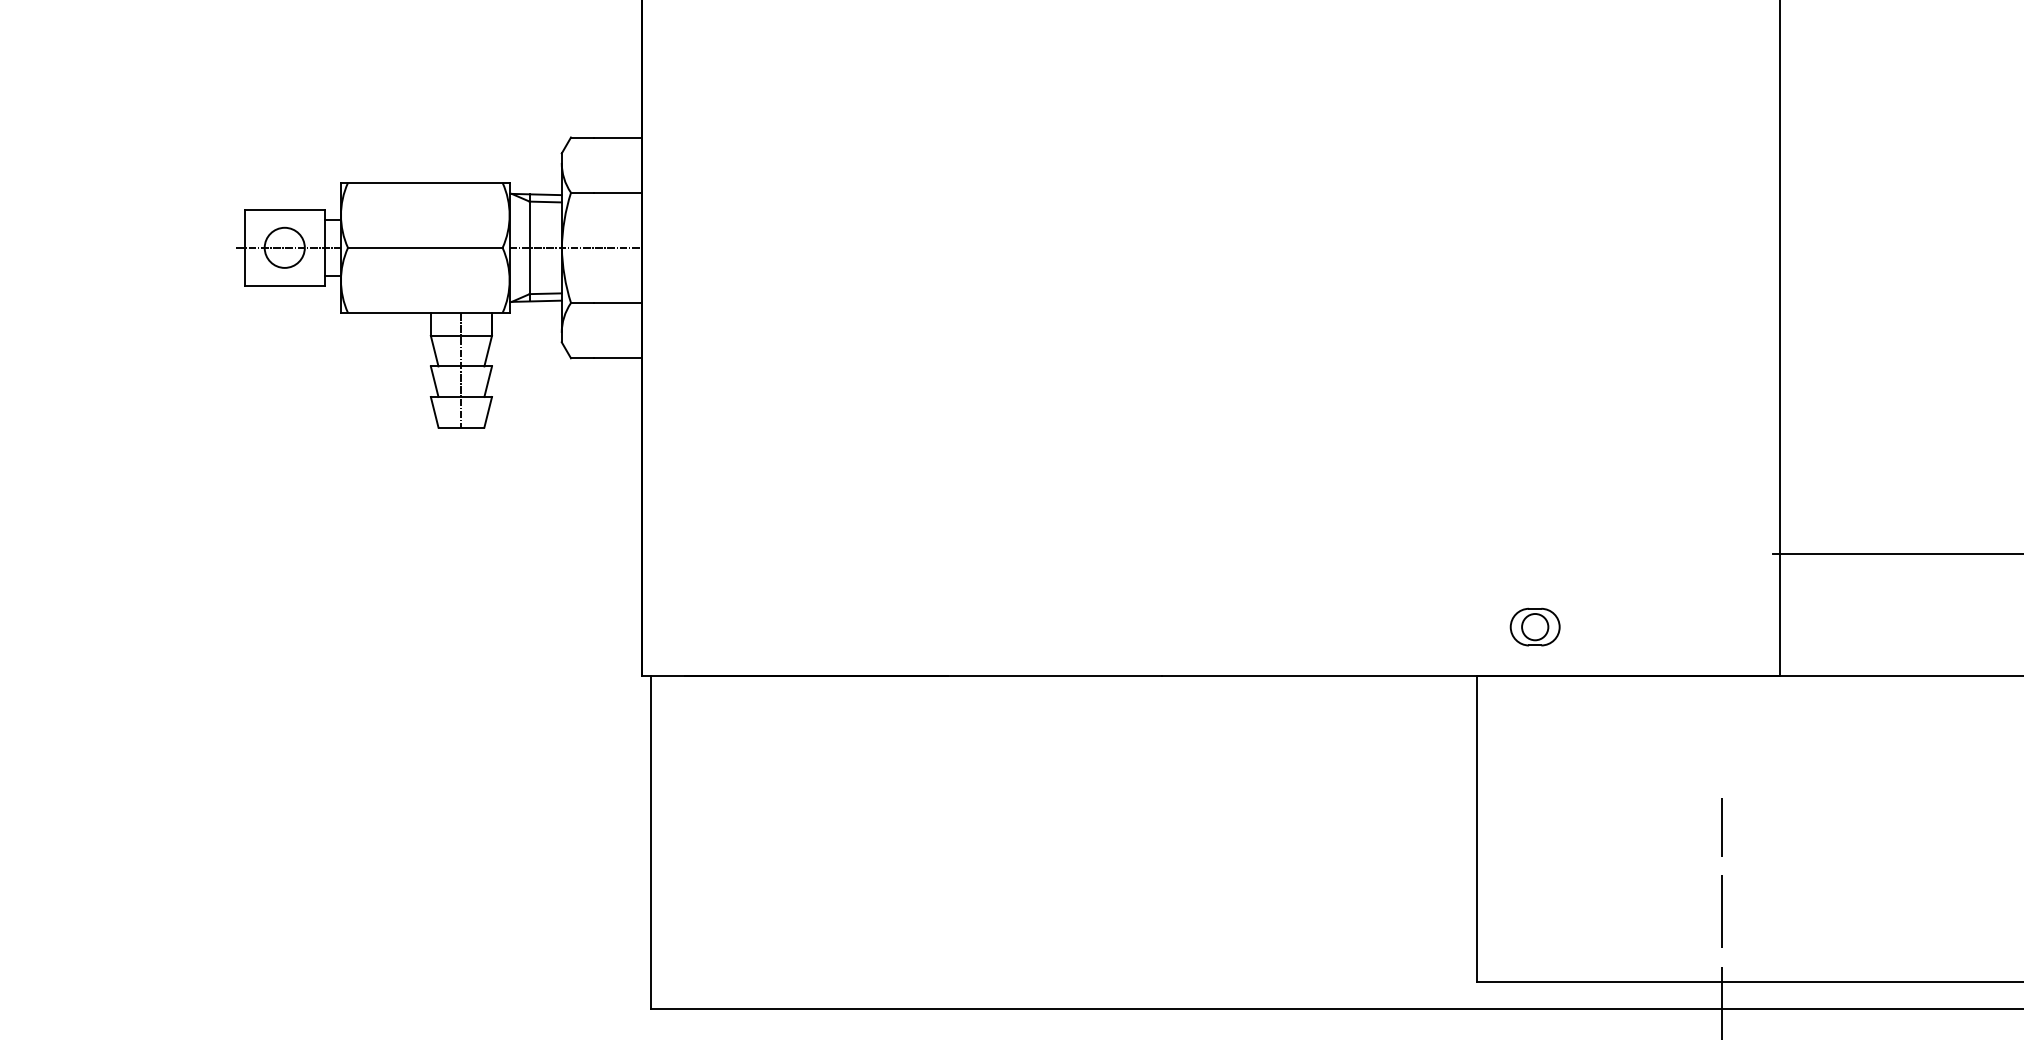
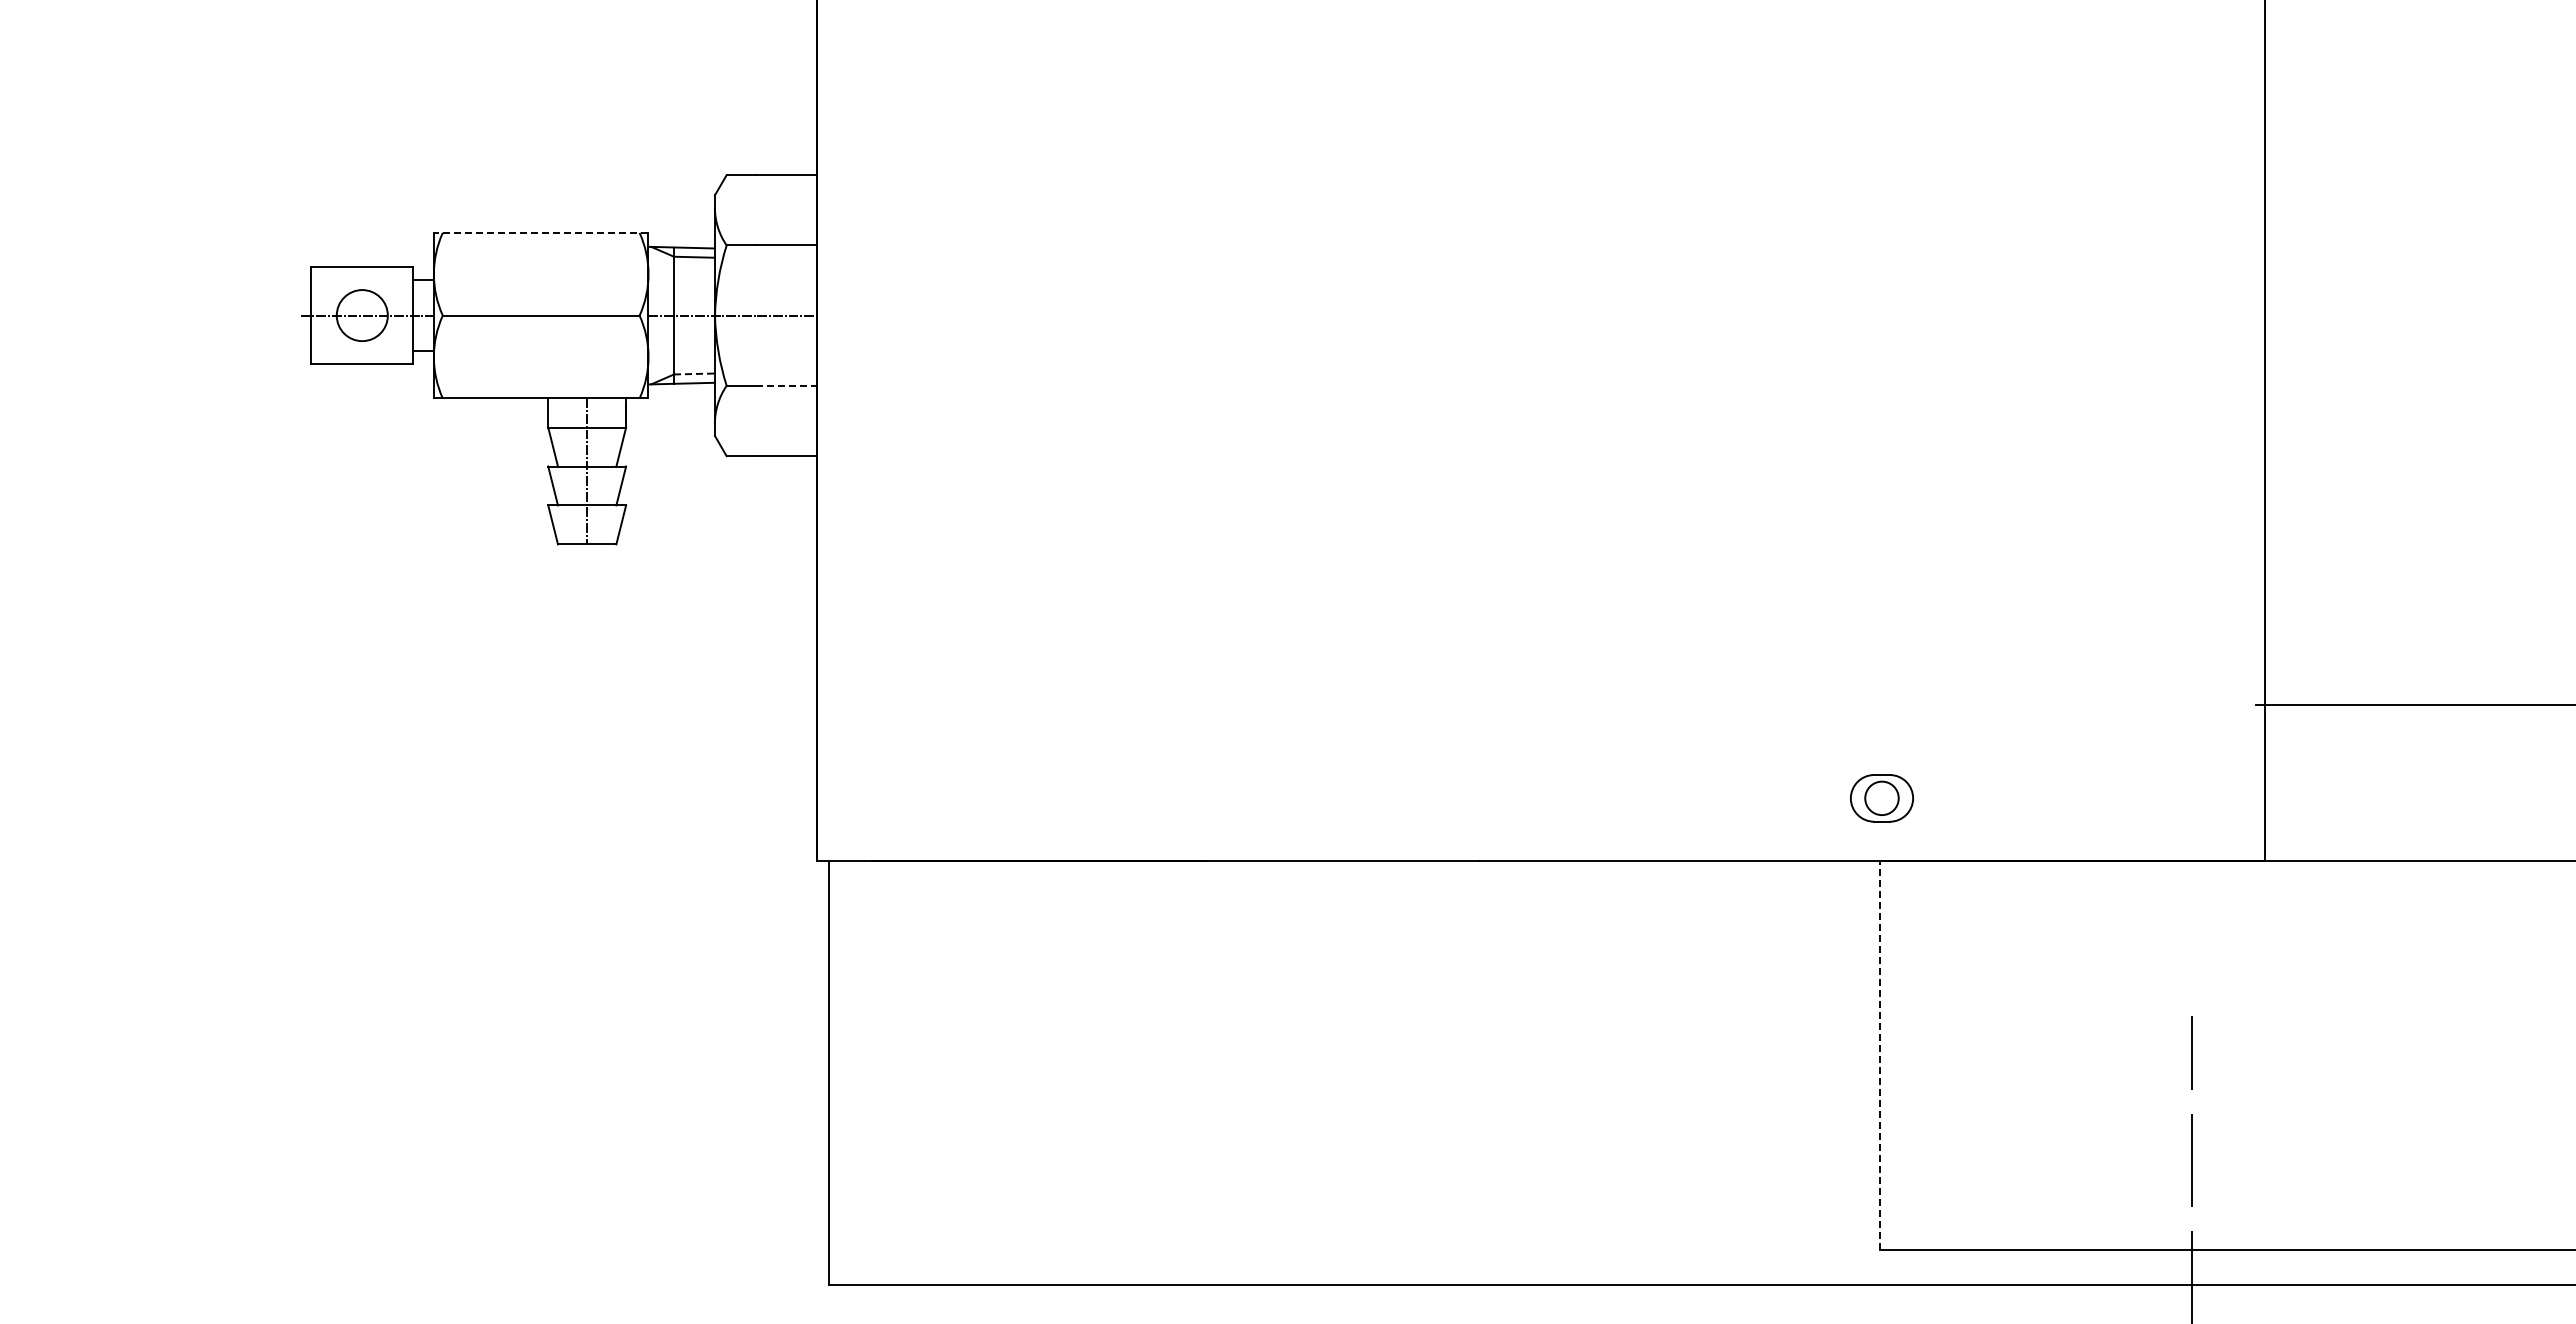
line: (424, 182) -> (540, 232), solid -> dashed
line: (545, 294) -> (694, 374), solid -> dashed
line: (618, 302) -> (786, 385), solid -> dashed
part: (1534, 627) -> (1881, 798), moved
line: (1477, 829) -> (1880, 1055), solid -> dashed

